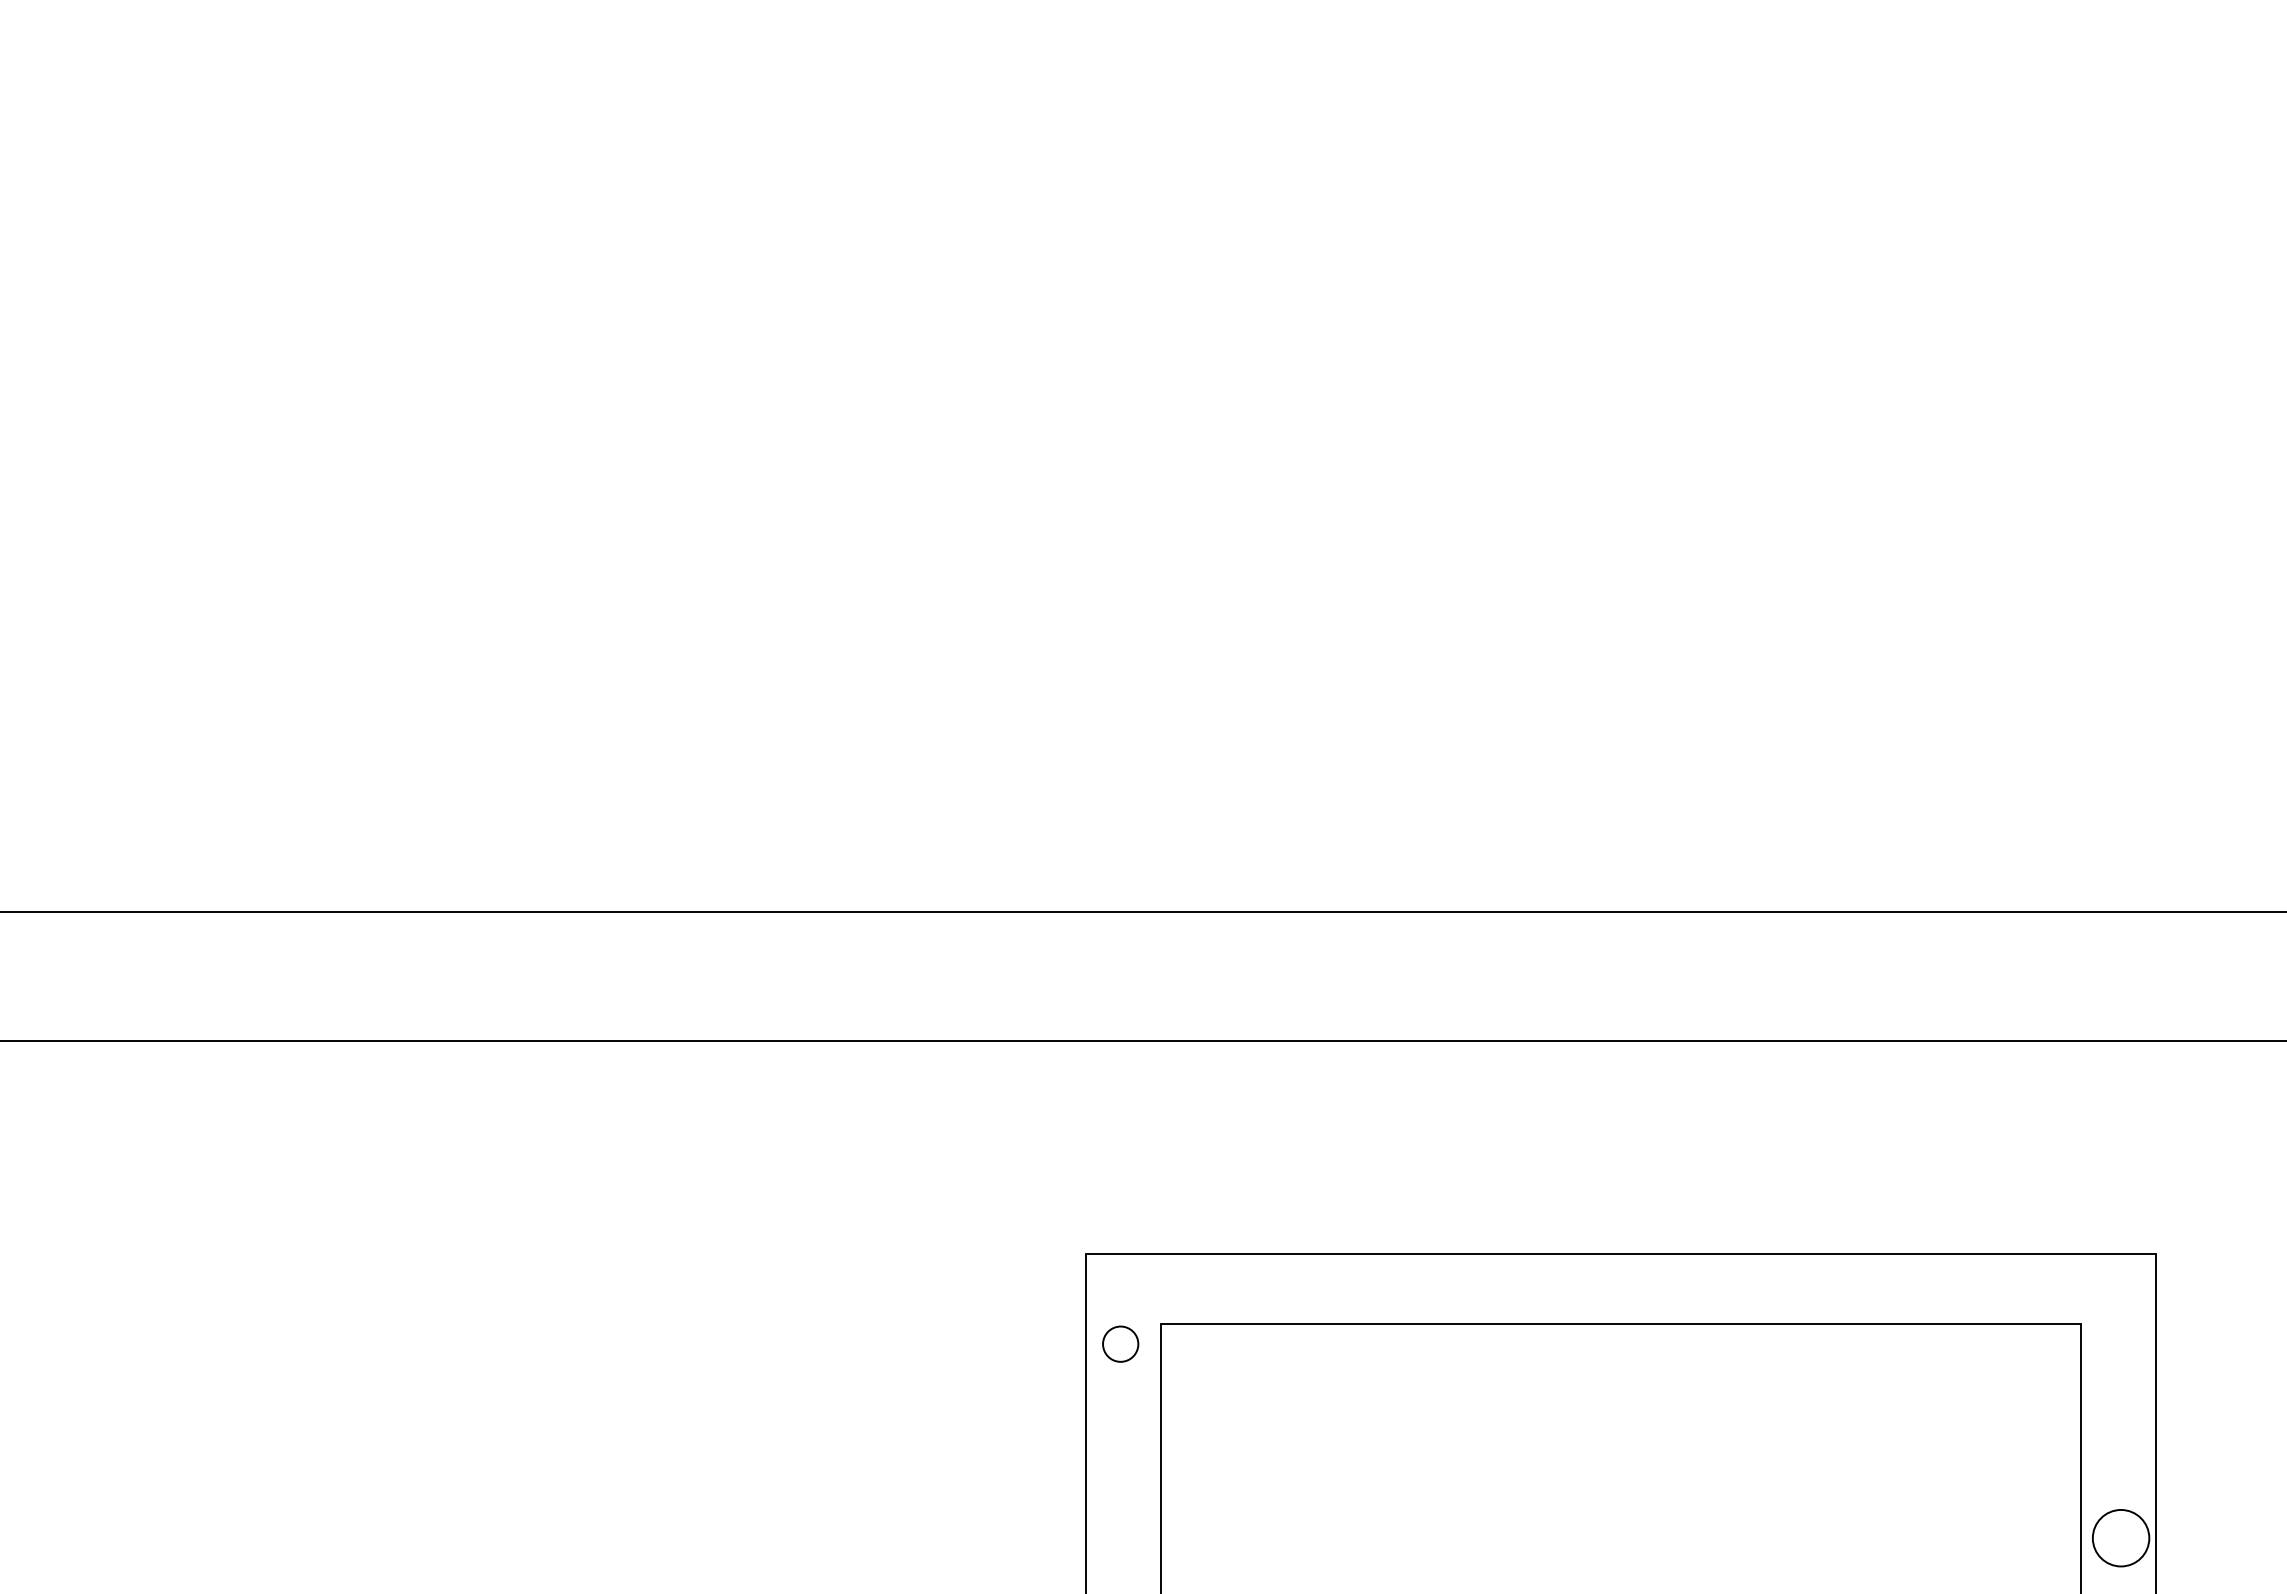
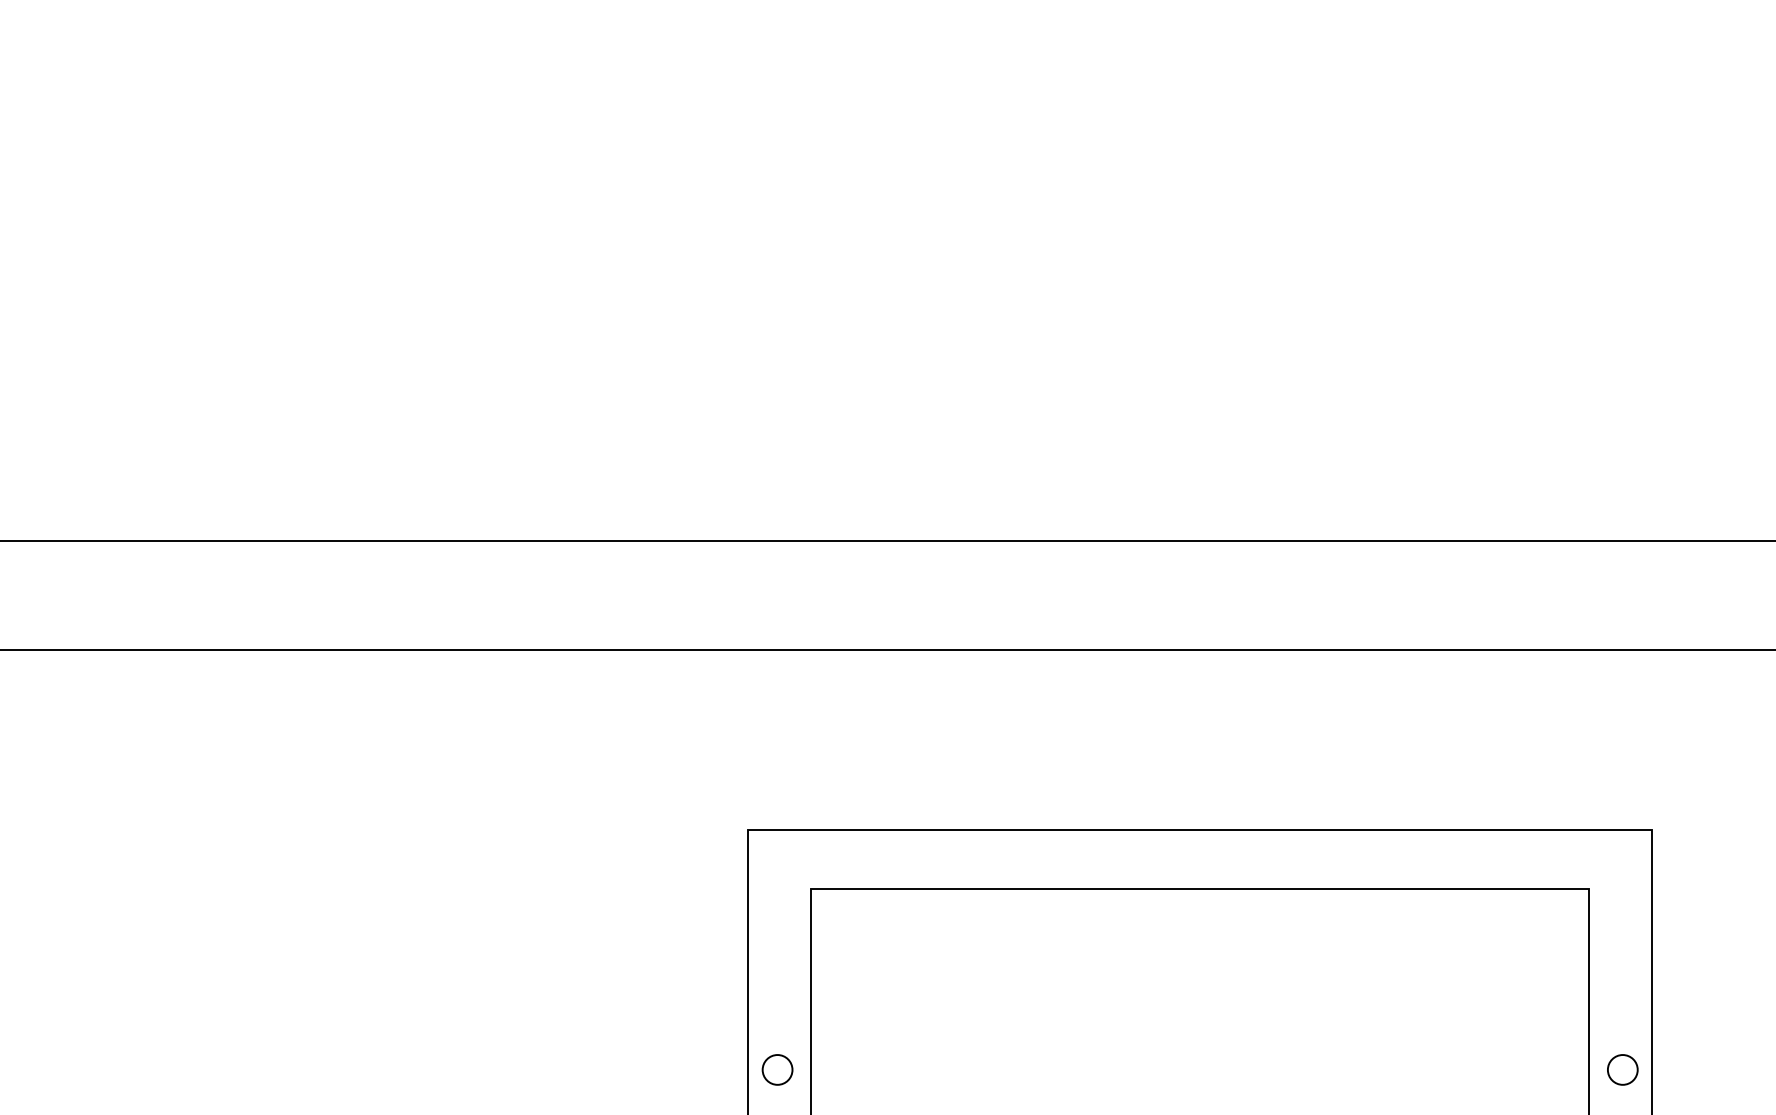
circle: (1120, 1343) -> (777, 1069), moved
circle: (2120, 1537) -> (1622, 1069), size x0.62

